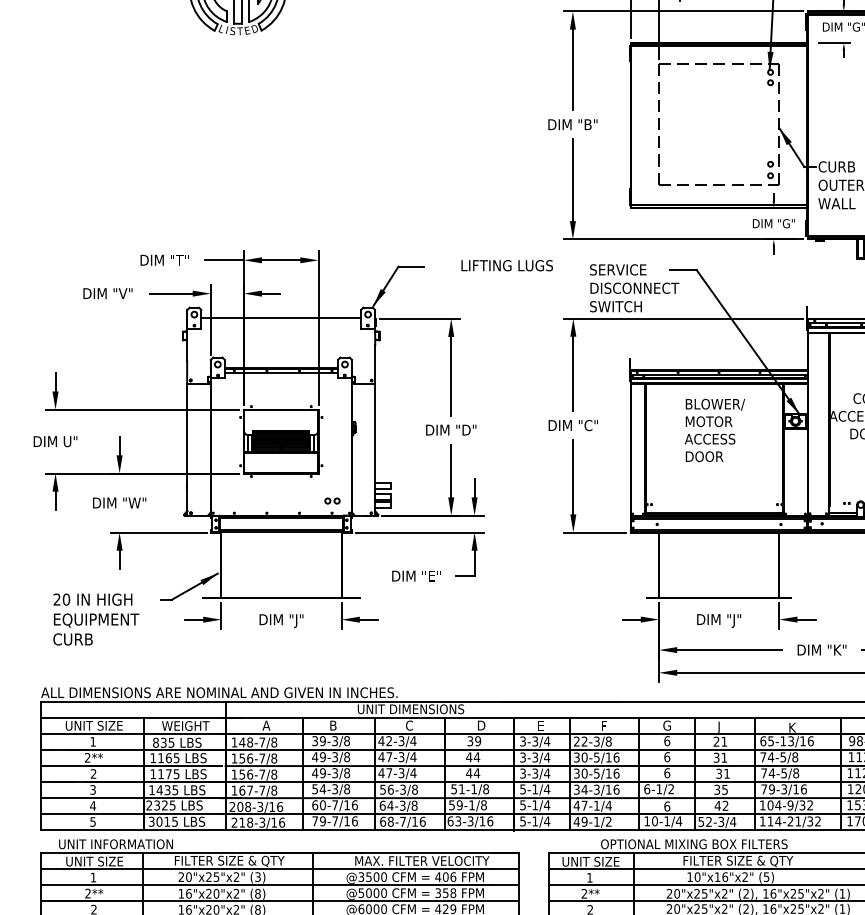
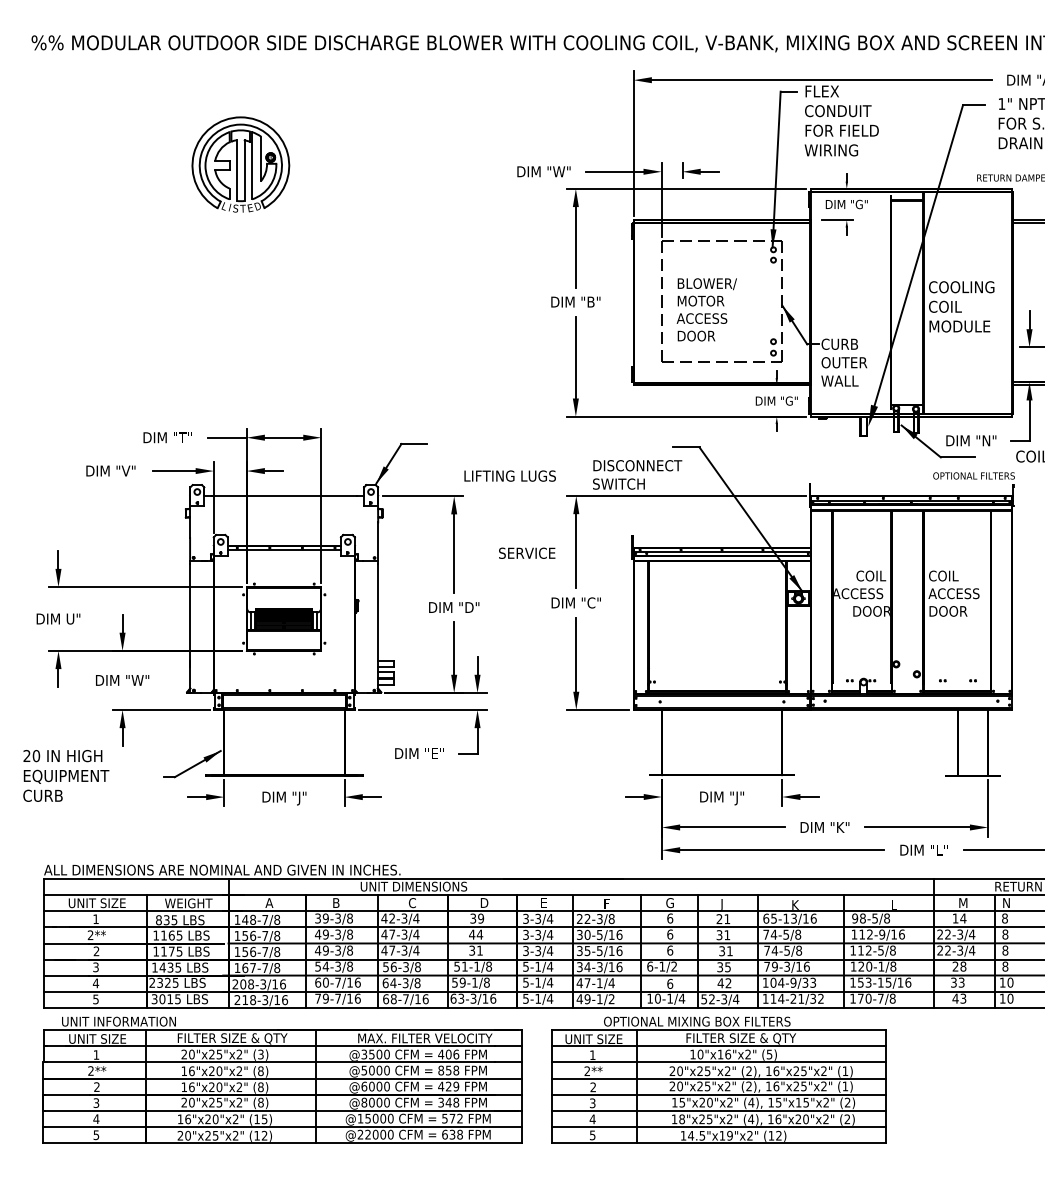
text: (506, 265) -> (509, 475), moved
text: (618, 269) -> (527, 552), moved
text: (714, 430) -> (706, 309), moved
part: (332, 501) -> (335, 678), removed
text: (96, 619) -> (66, 775), moved
text: (473, 773) -> (476, 950), 44 -> 31
text: (584, 773) -> (587, 950), 30-5/16 -> 35-5/16
text: (810, 805) -> (813, 982), 104-9/32 -> 104-9/33
text: (438, 893) -> (441, 1070), 358 -> 858

